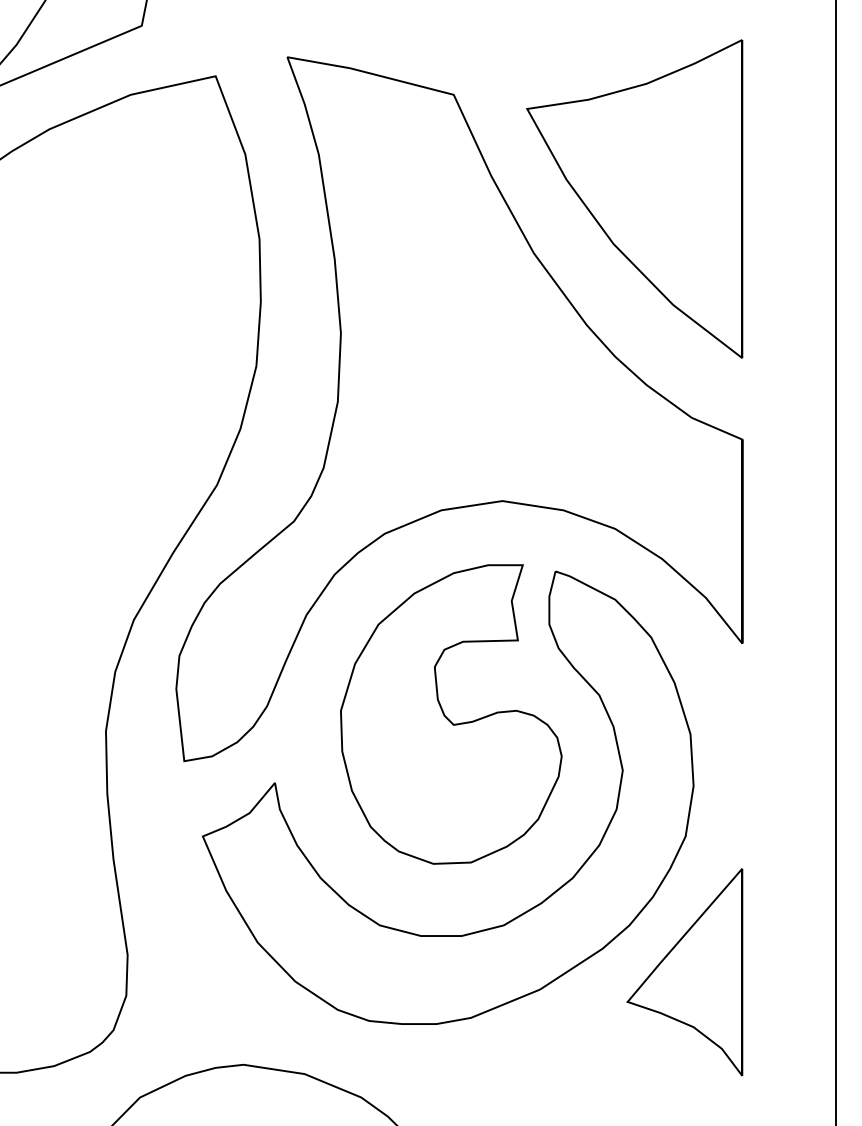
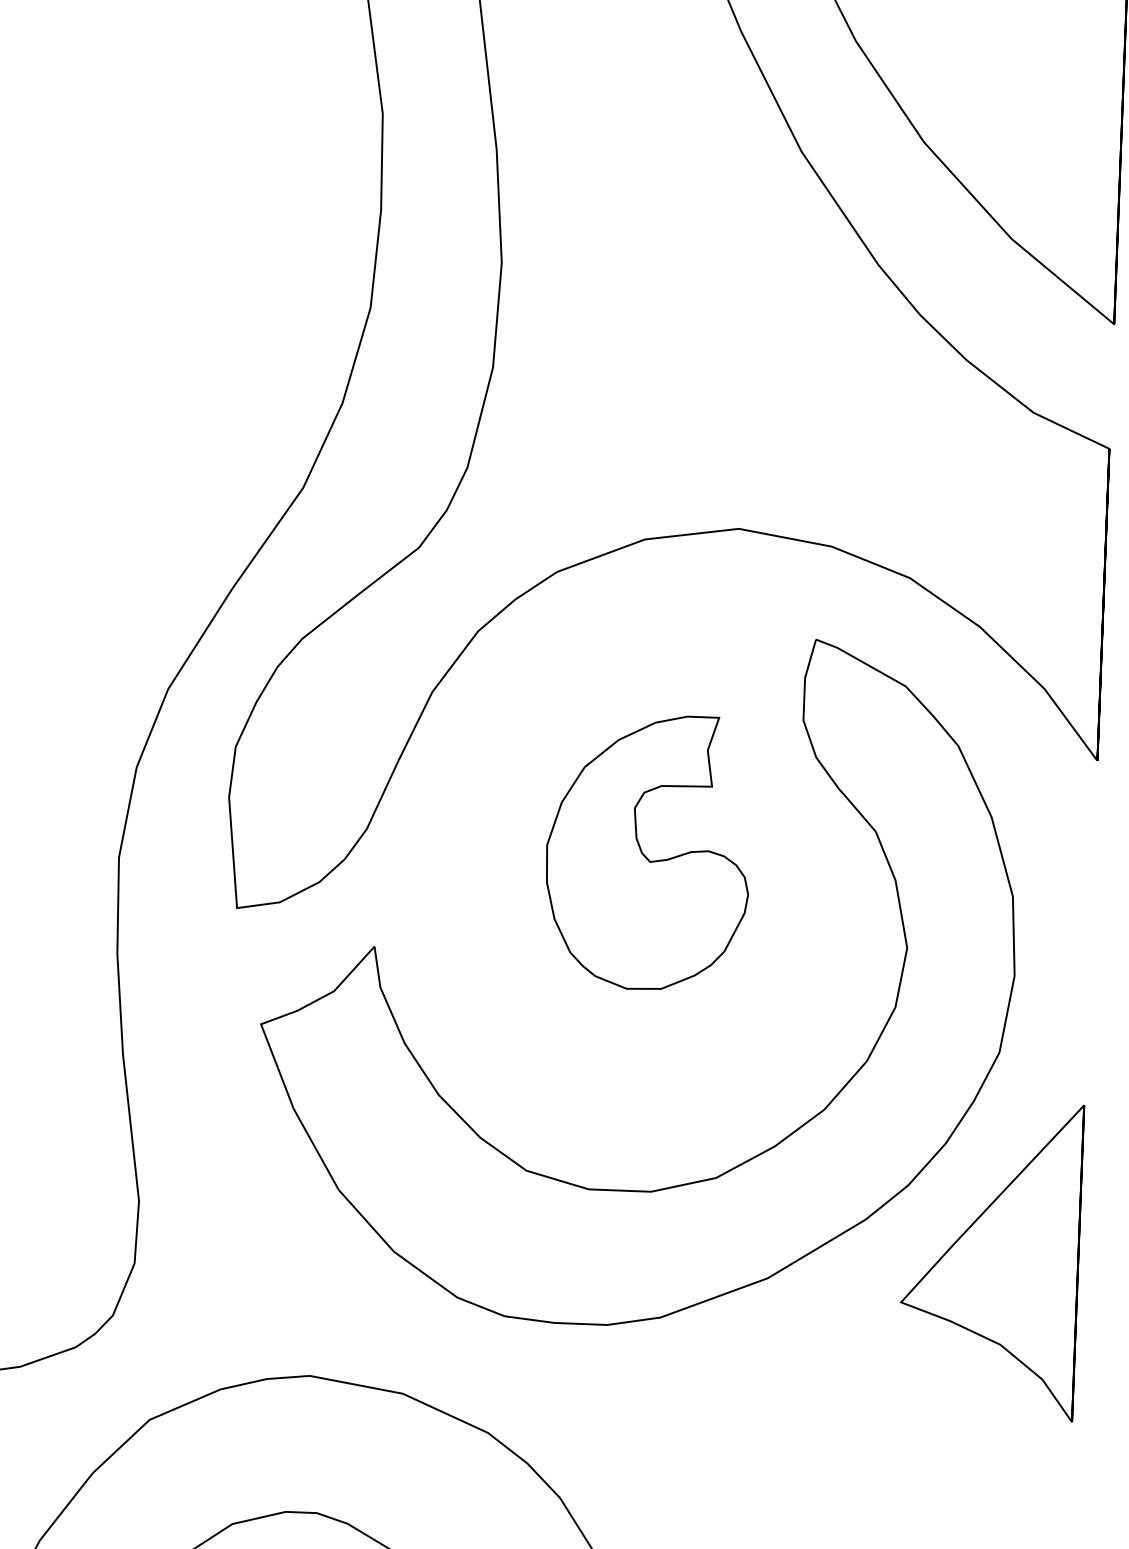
part: (451, 714) -> (648, 852), size x0.6

